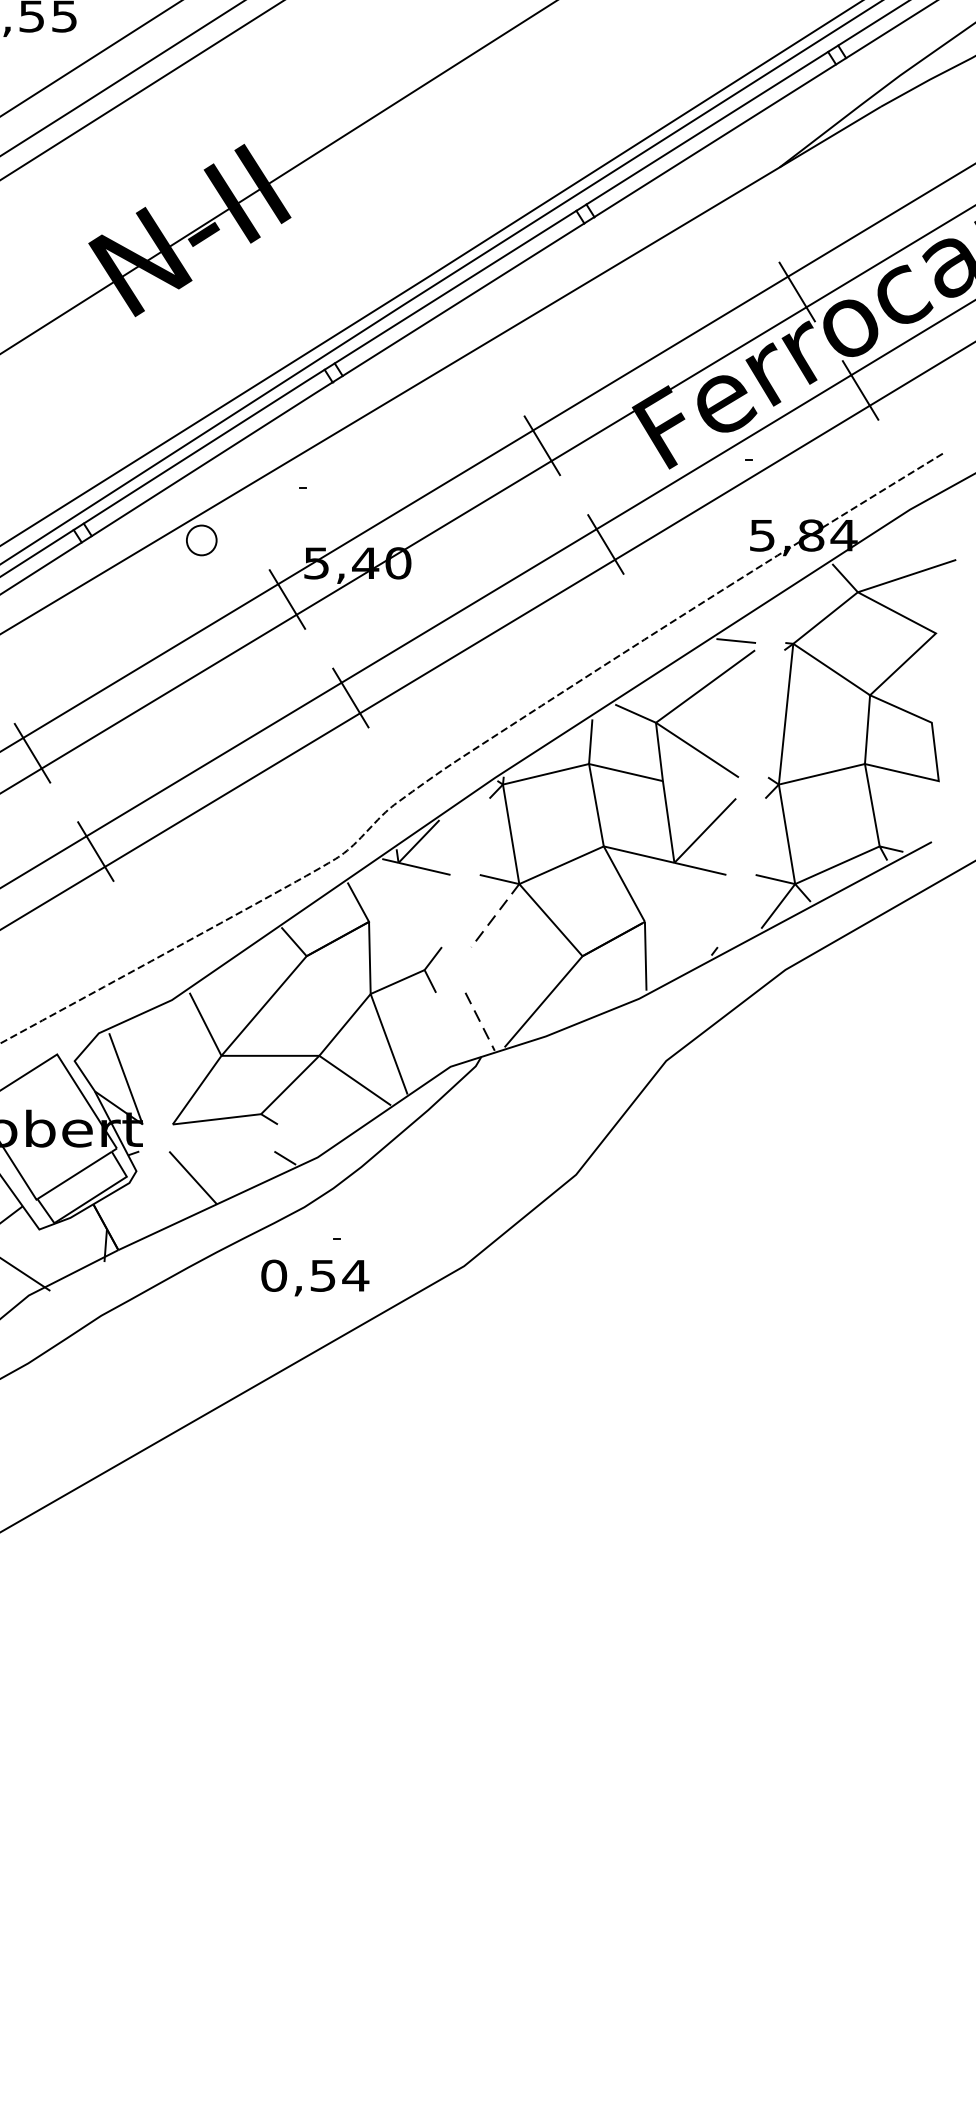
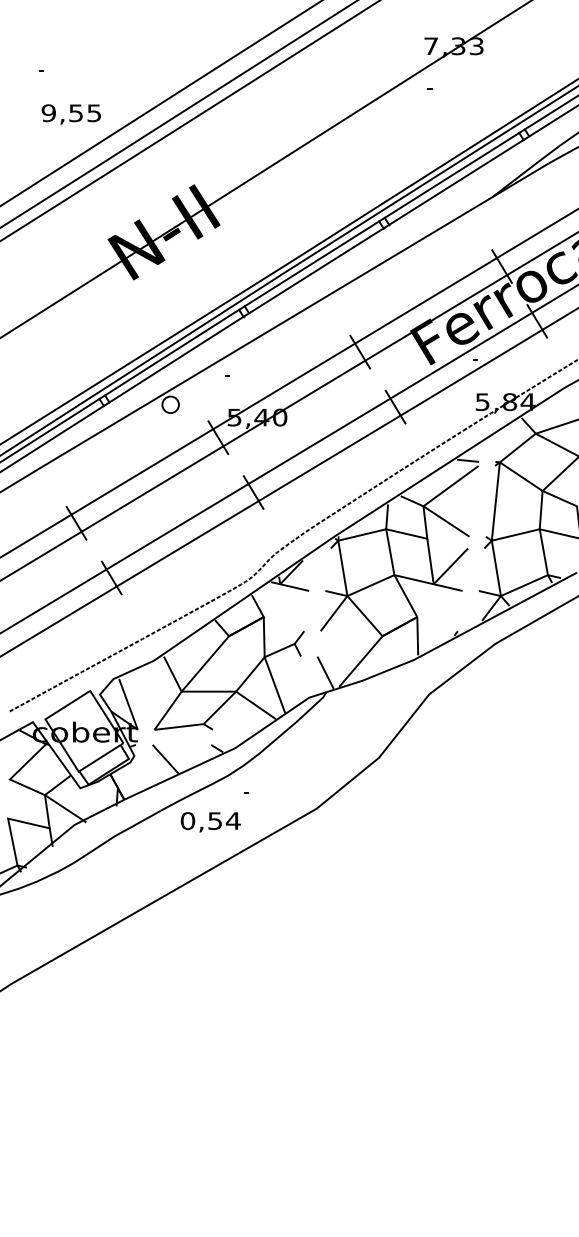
line: (494, 917) -> (333, 614), dashed -> solid
line: (479, 1023) -> (325, 673), dashed -> solid
text: (314, 1278) -> (210, 822), moved

